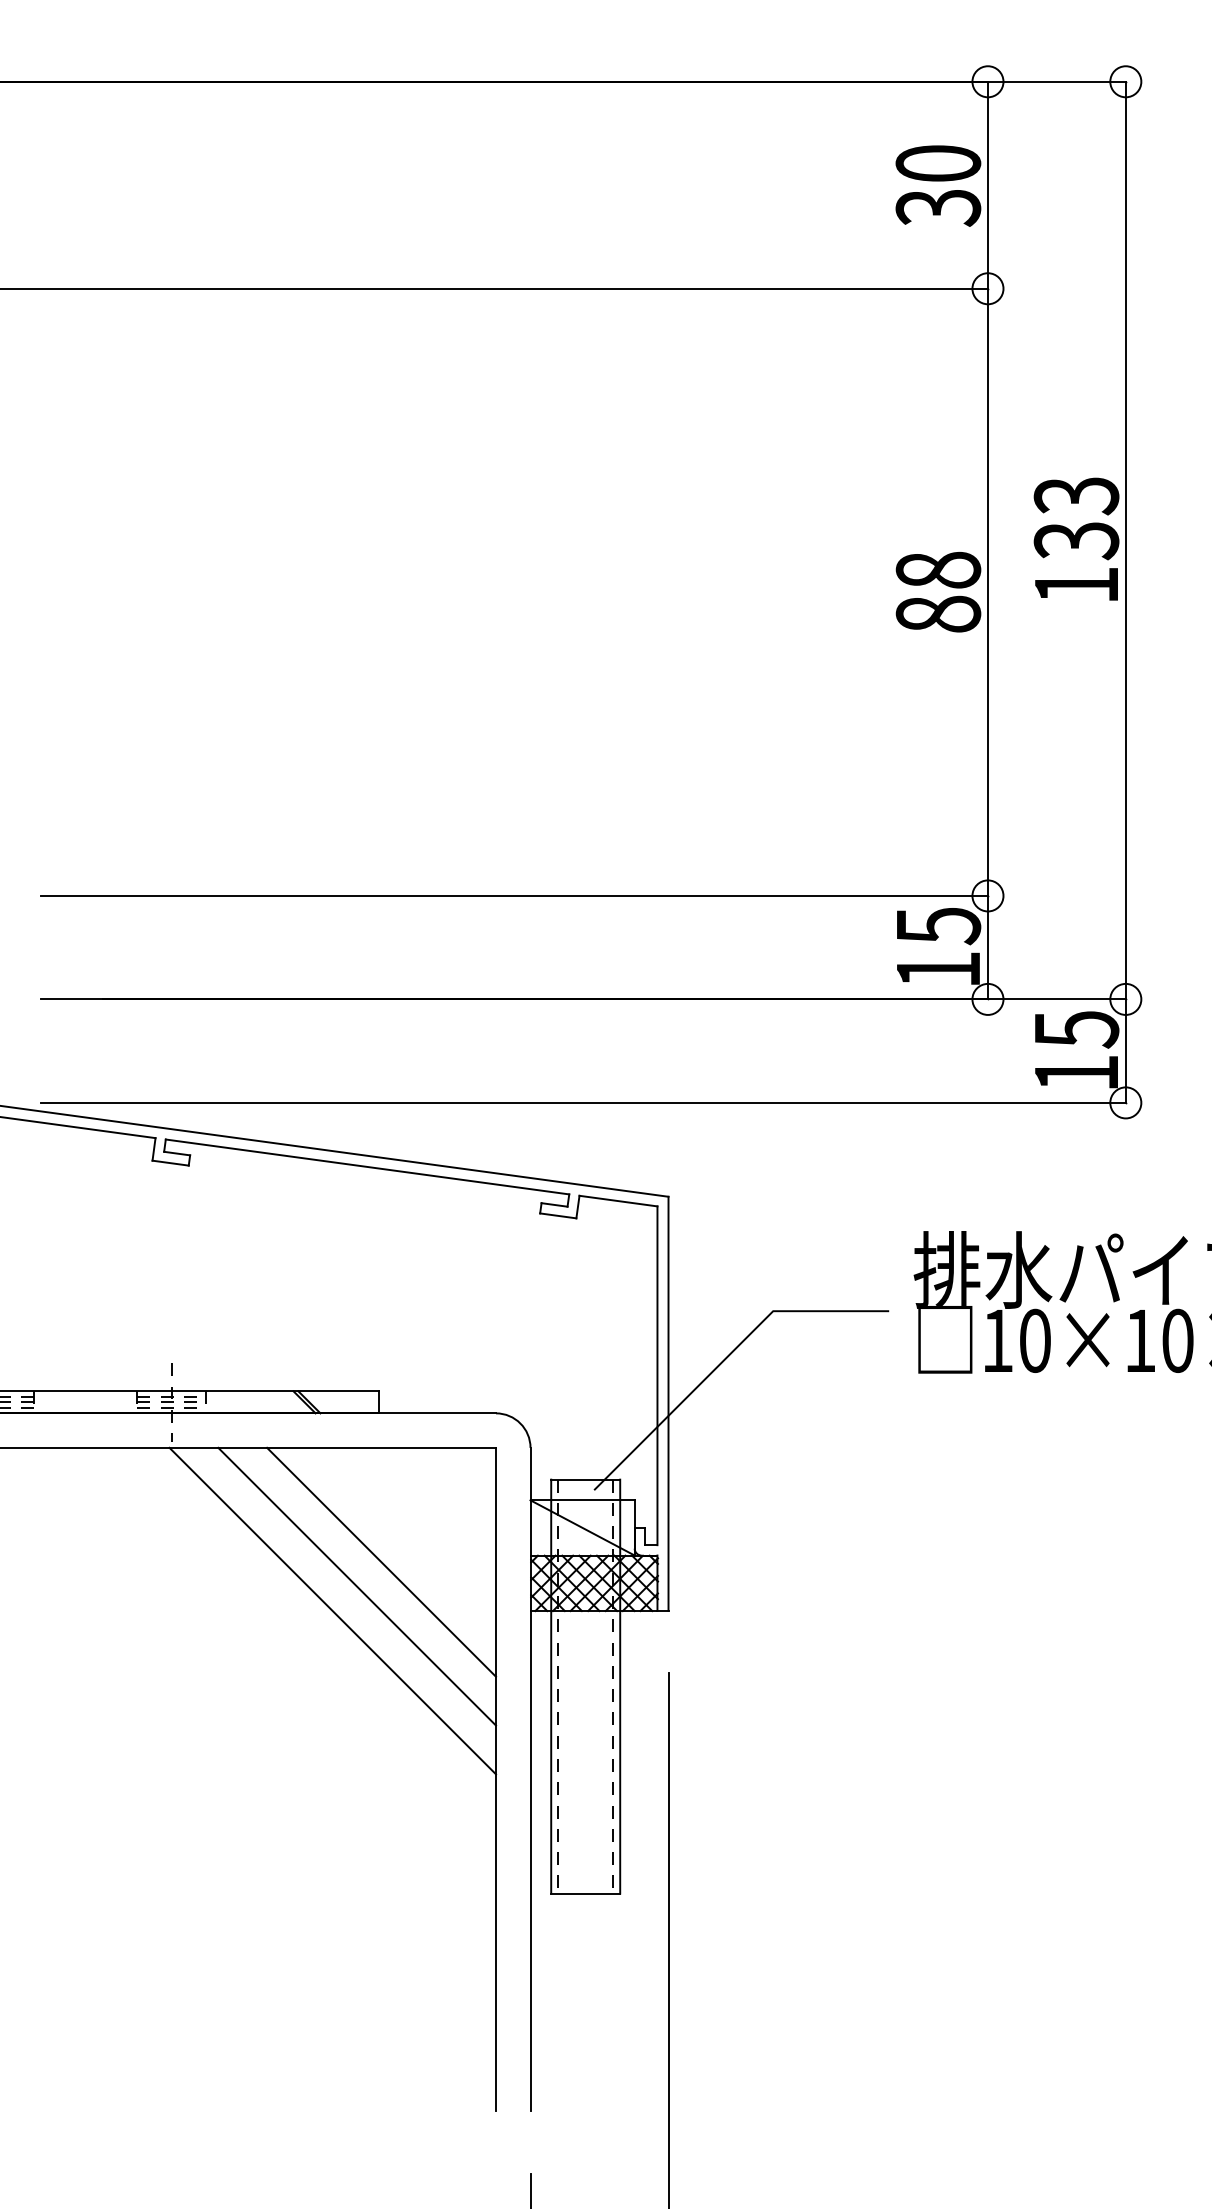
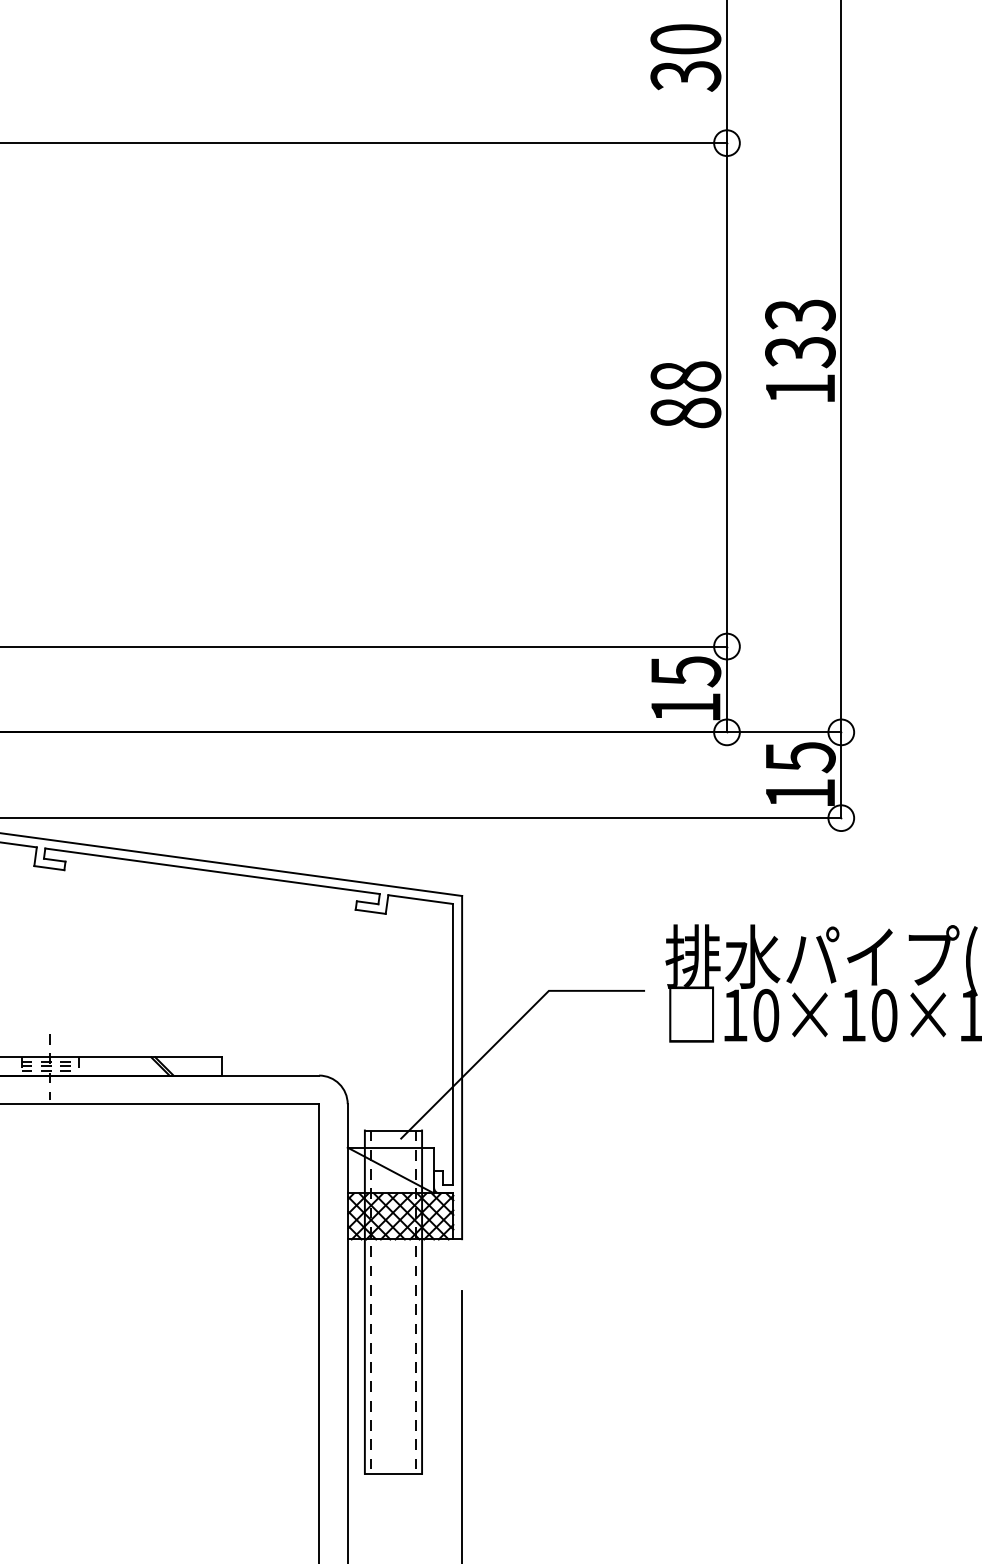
line: (381, 1561) -> (224, 1198), removed
line: (357, 1586) -> (204, 1219), removed
line: (332, 1610) -> (183, 1239), removed

